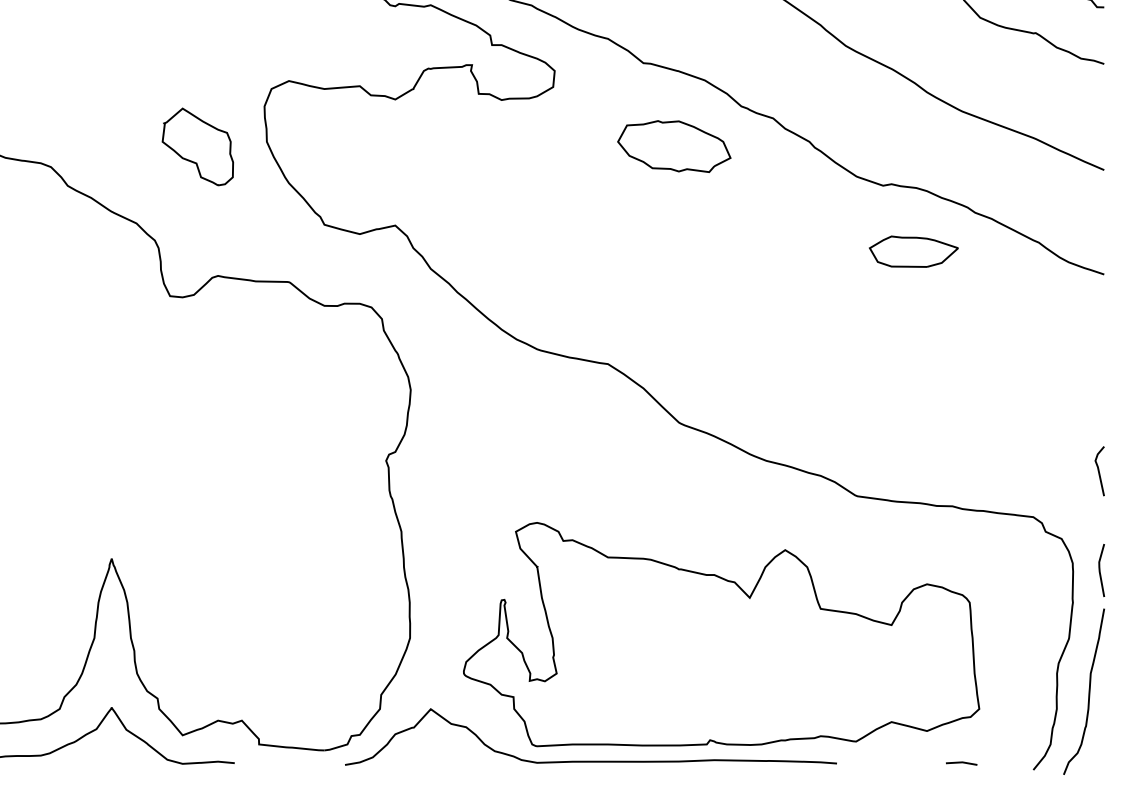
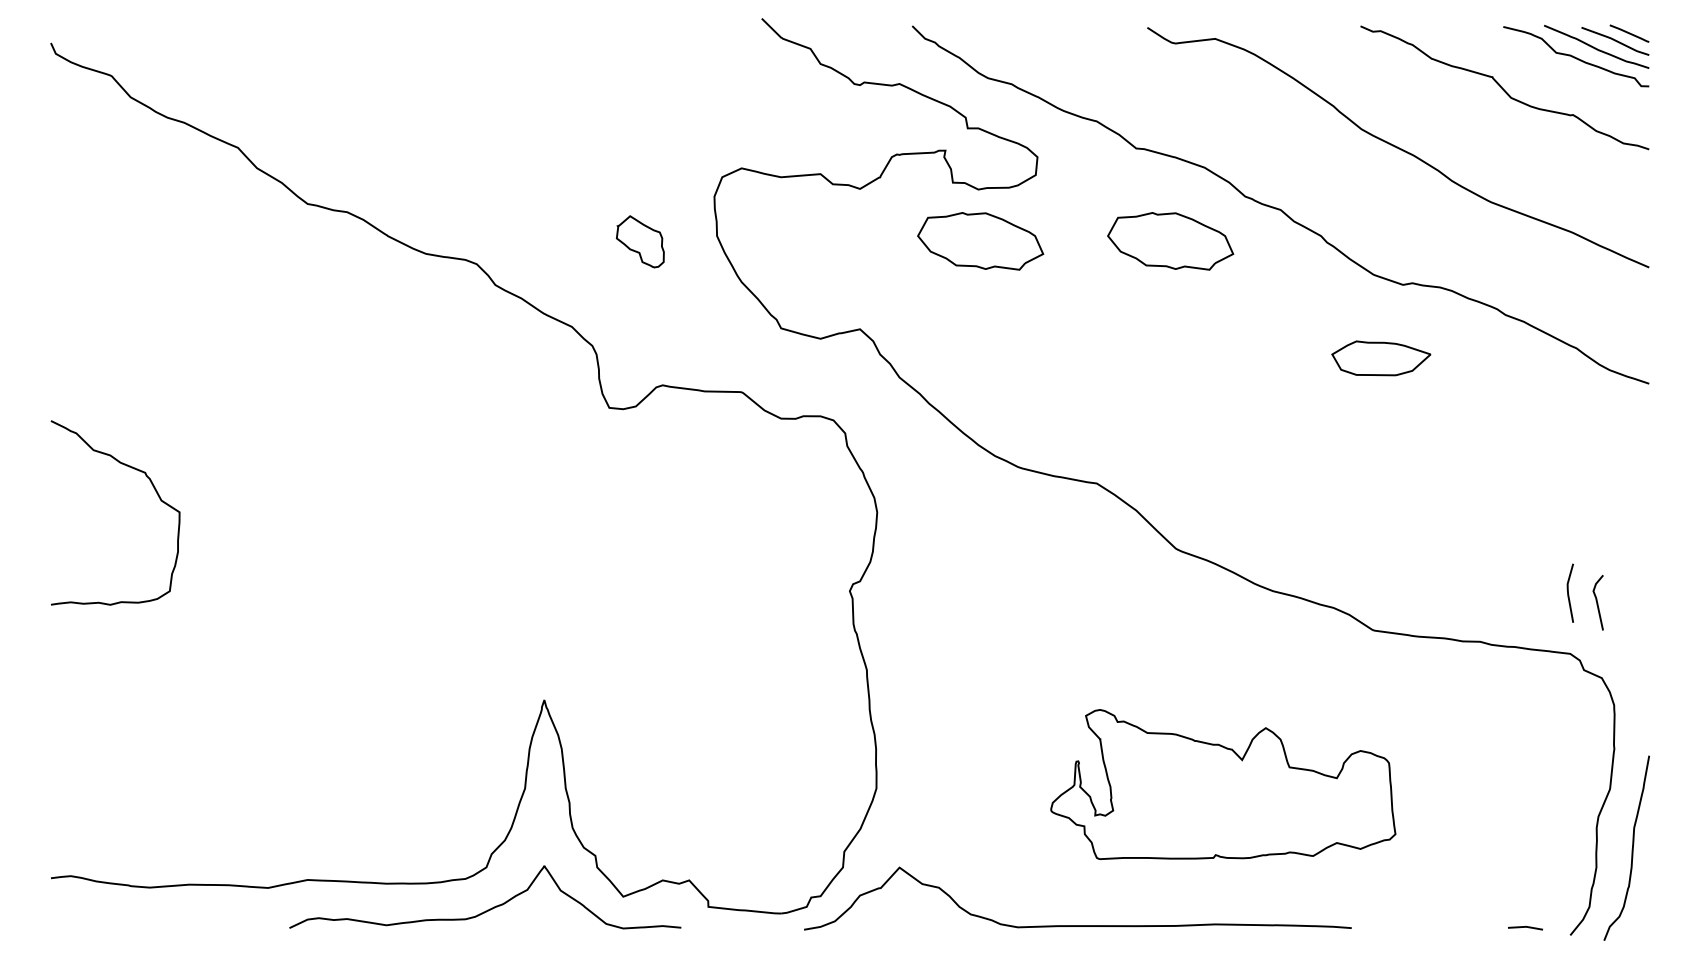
part: (198, 146) -> (640, 241), size x0.6
part: (503, 146) -> (980, 241), added
part: (914, 251) -> (1381, 358), moved
line: (1099, 471) -> (1597, 602), moved
line: (1100, 569) -> (1568, 592), moved
part: (721, 634) -> (1223, 784), size x0.6
line: (961, 762) -> (1525, 927), moved

